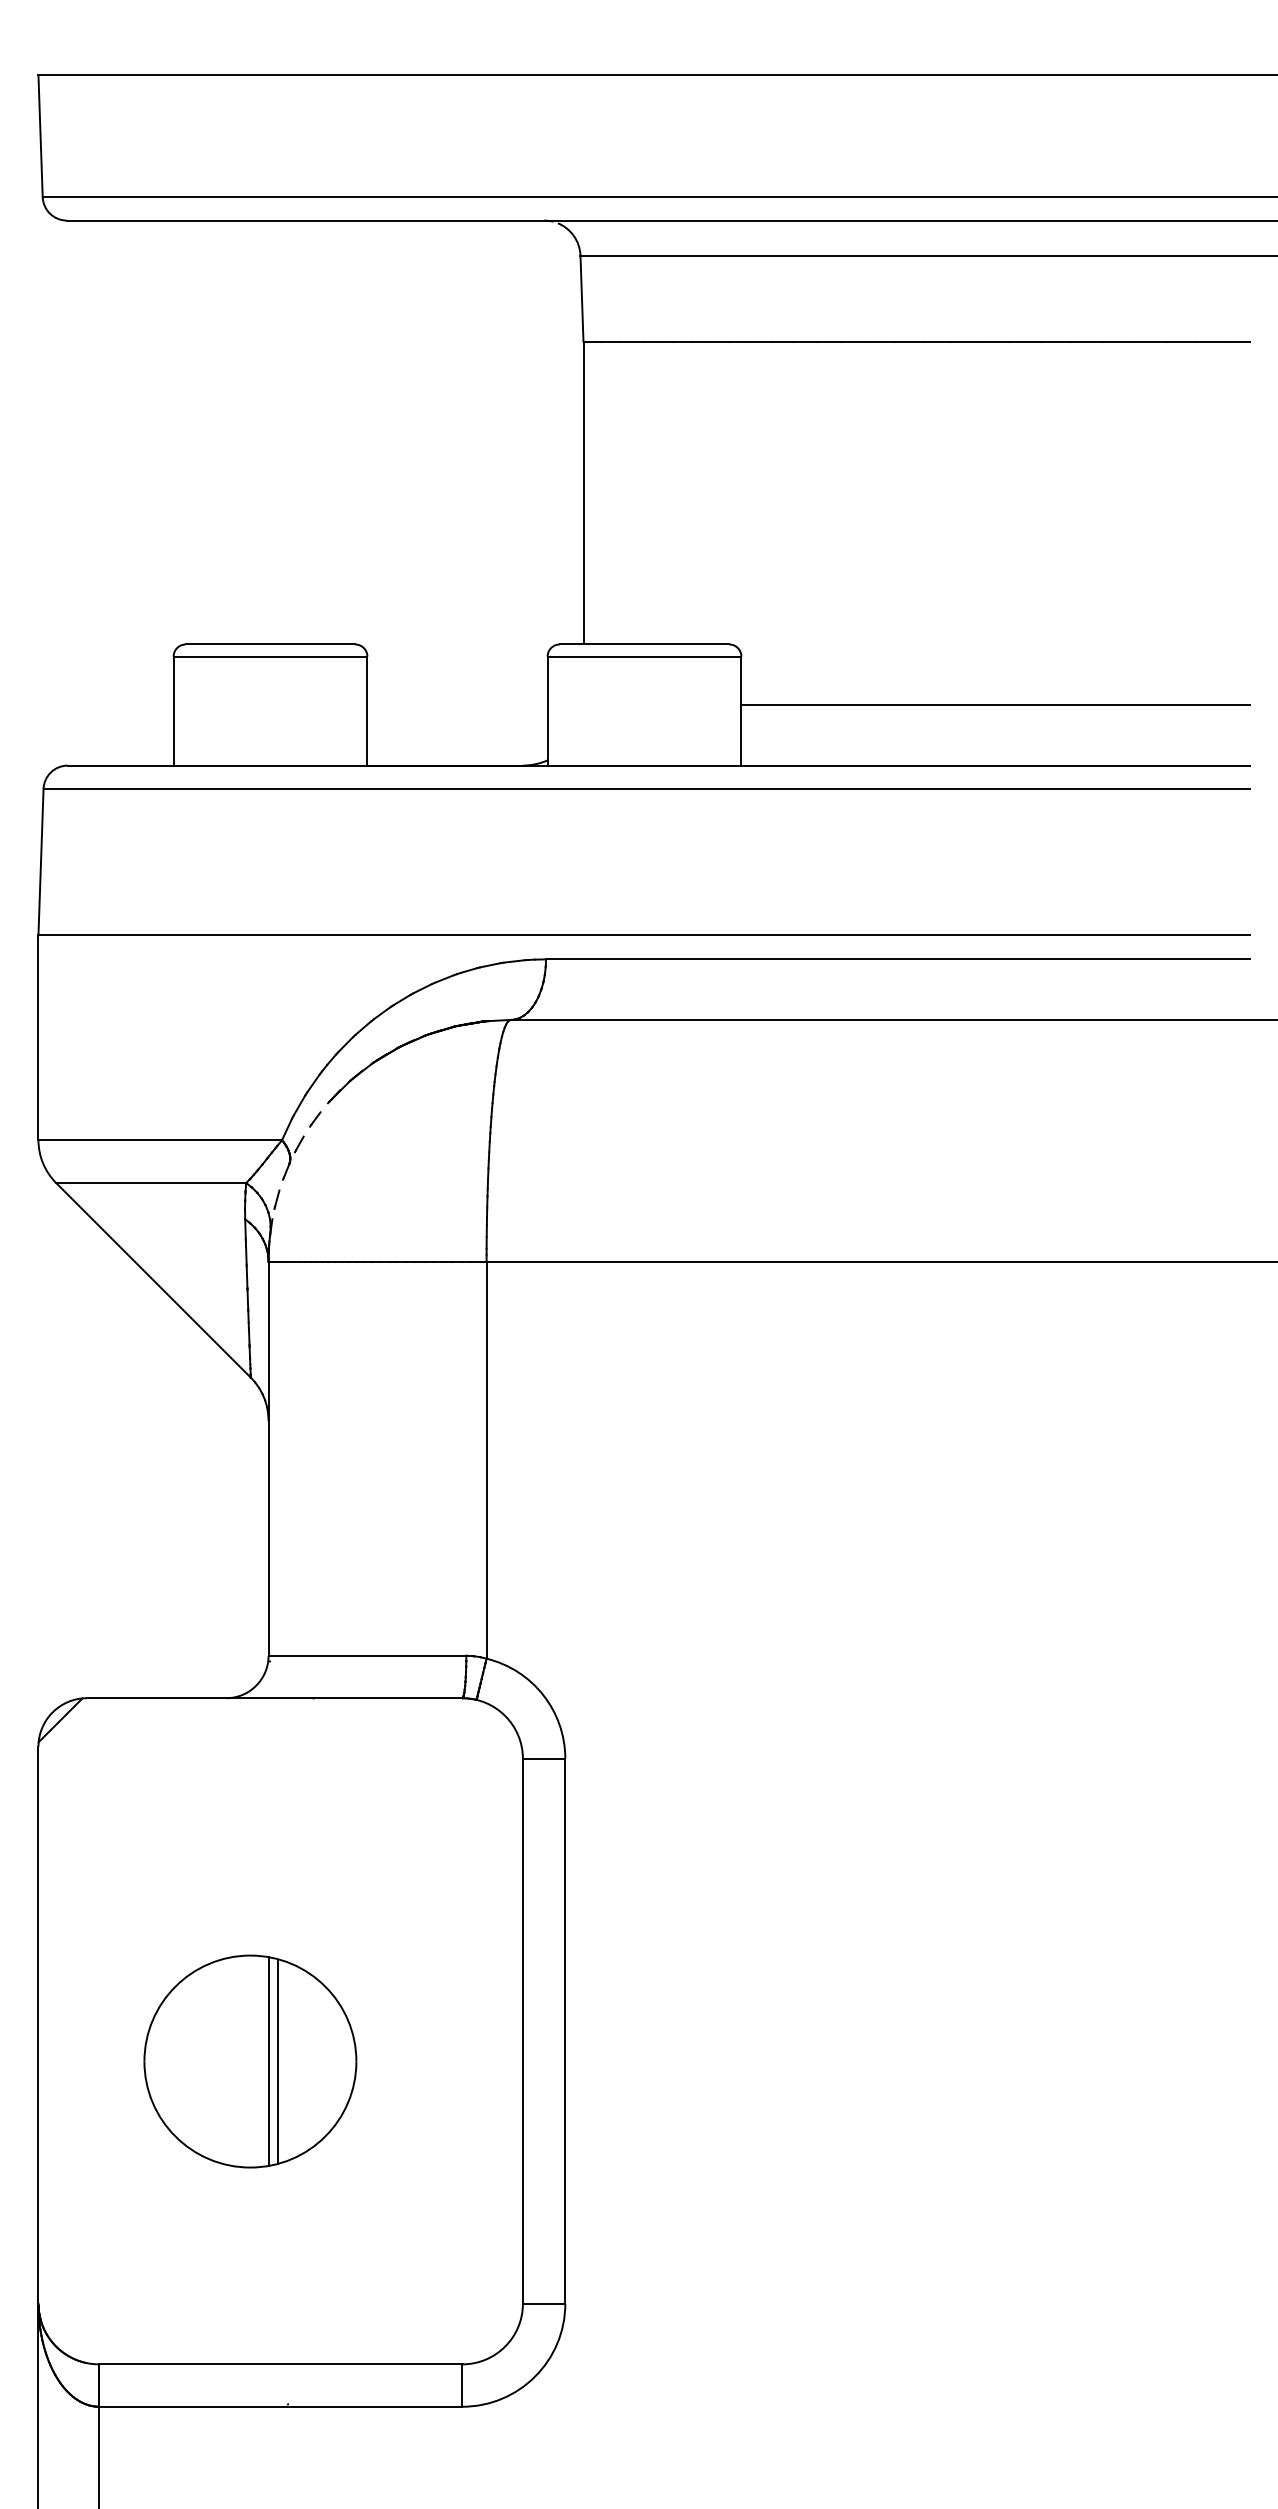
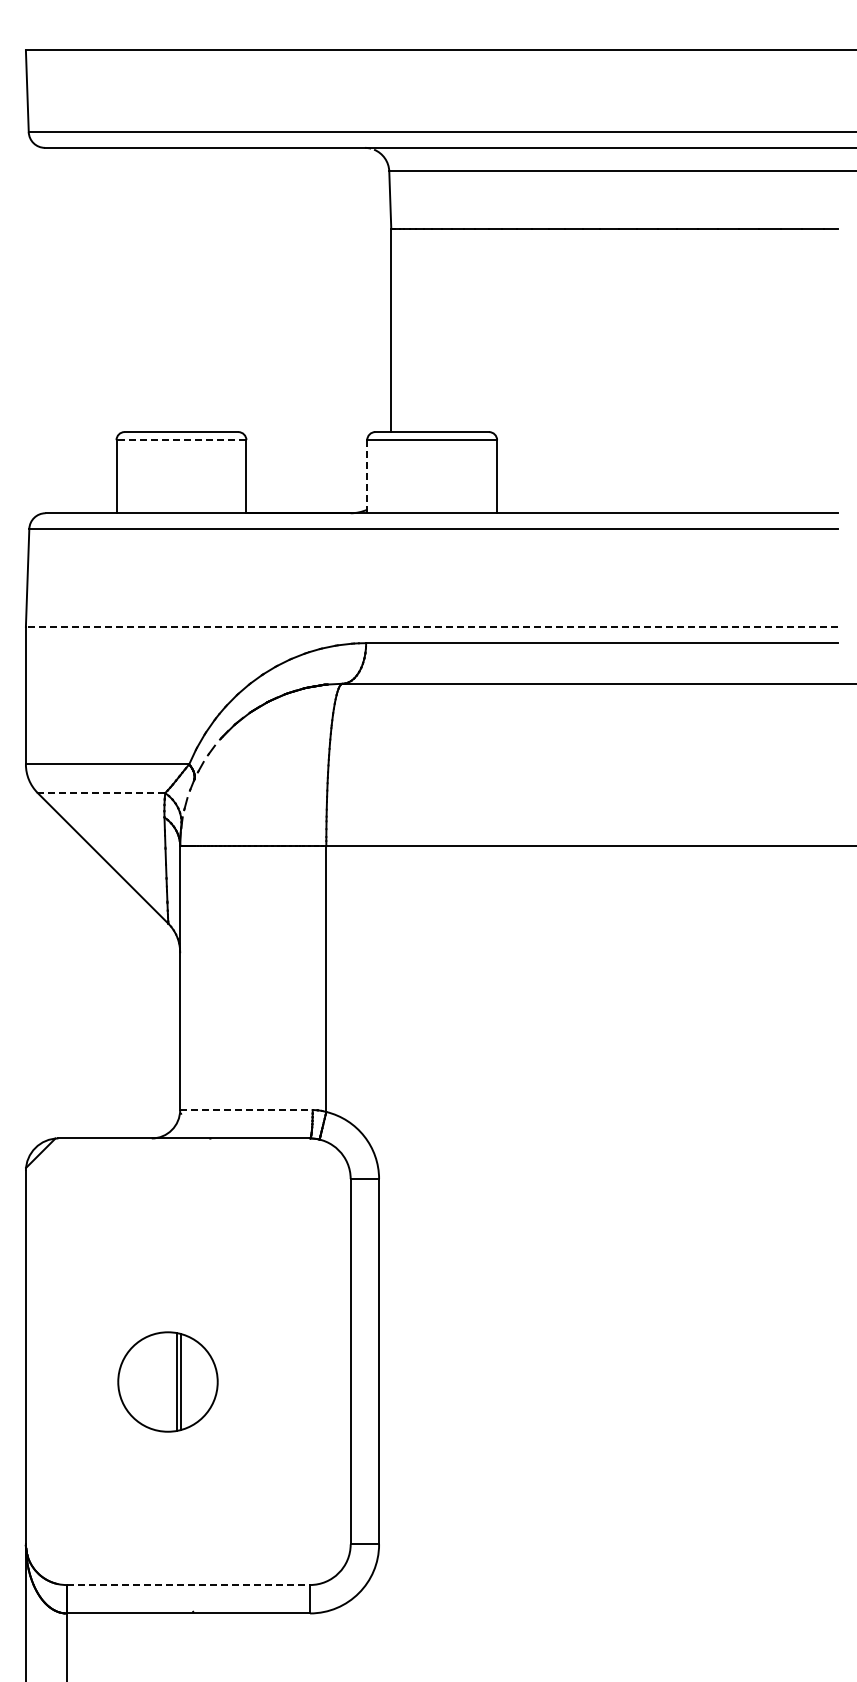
line: (270, 657) -> (181, 440), solid -> dashed
line: (995, 704) -> (667, 472), removed
line: (548, 710) -> (367, 476), solid -> dashed
line: (643, 934) -> (431, 626), solid -> dashed
line: (151, 1183) -> (101, 793), solid -> dashed
line: (367, 1656) -> (246, 1110), solid -> dashed
part: (249, 2060) -> (167, 1381), size x0.7
line: (280, 2365) -> (188, 1585), solid -> dashed

